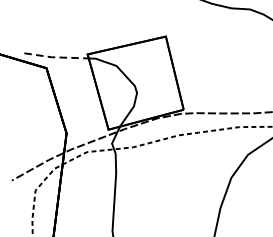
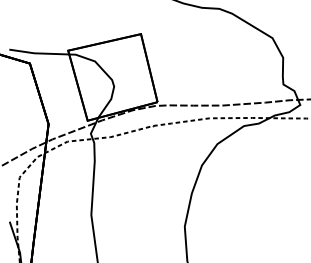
line: (55, 57) -> (38, 53), dashed -> solid

